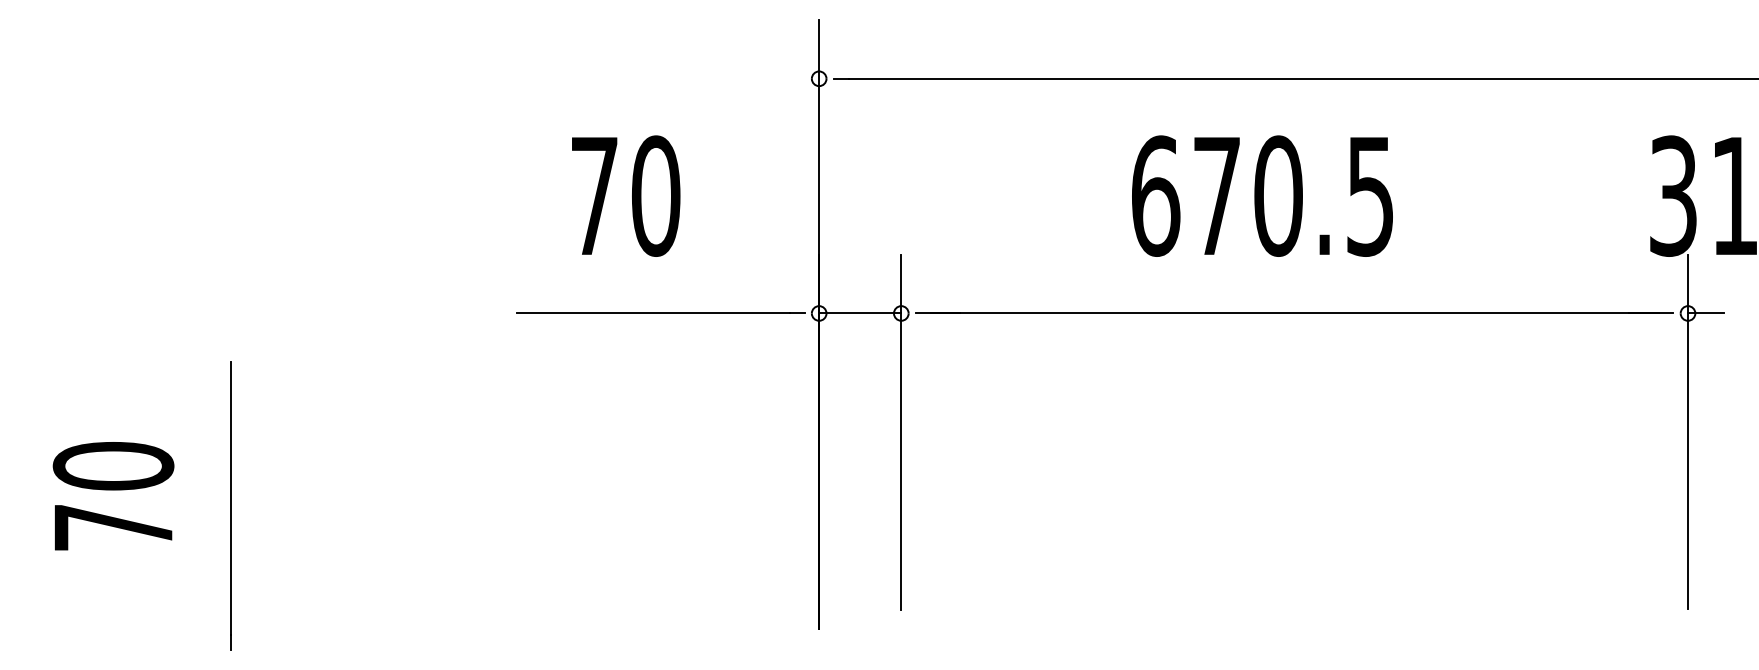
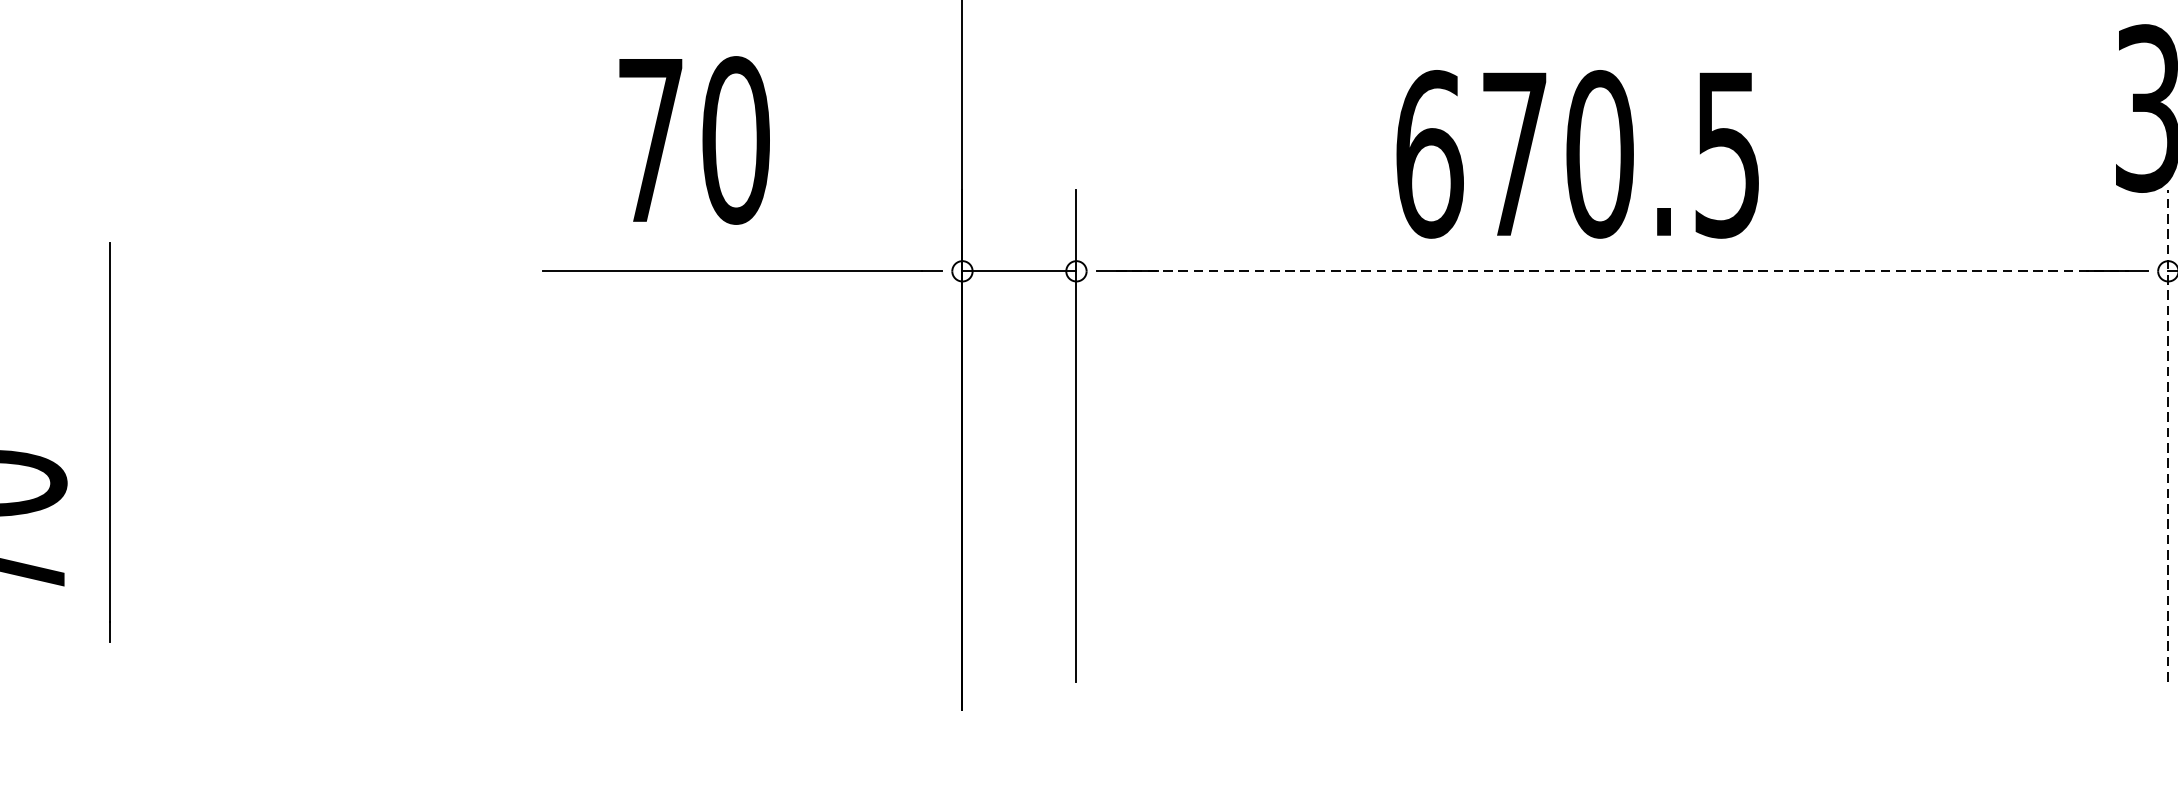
text: (626, 195) -> (695, 139), moved
text: (1262, 195) -> (1577, 153), moved
line: (1295, 313) -> (1623, 271), solid -> dashed
line: (1688, 431) -> (2168, 435), solid -> dashed
line: (230, 505) -> (109, 442), moved

